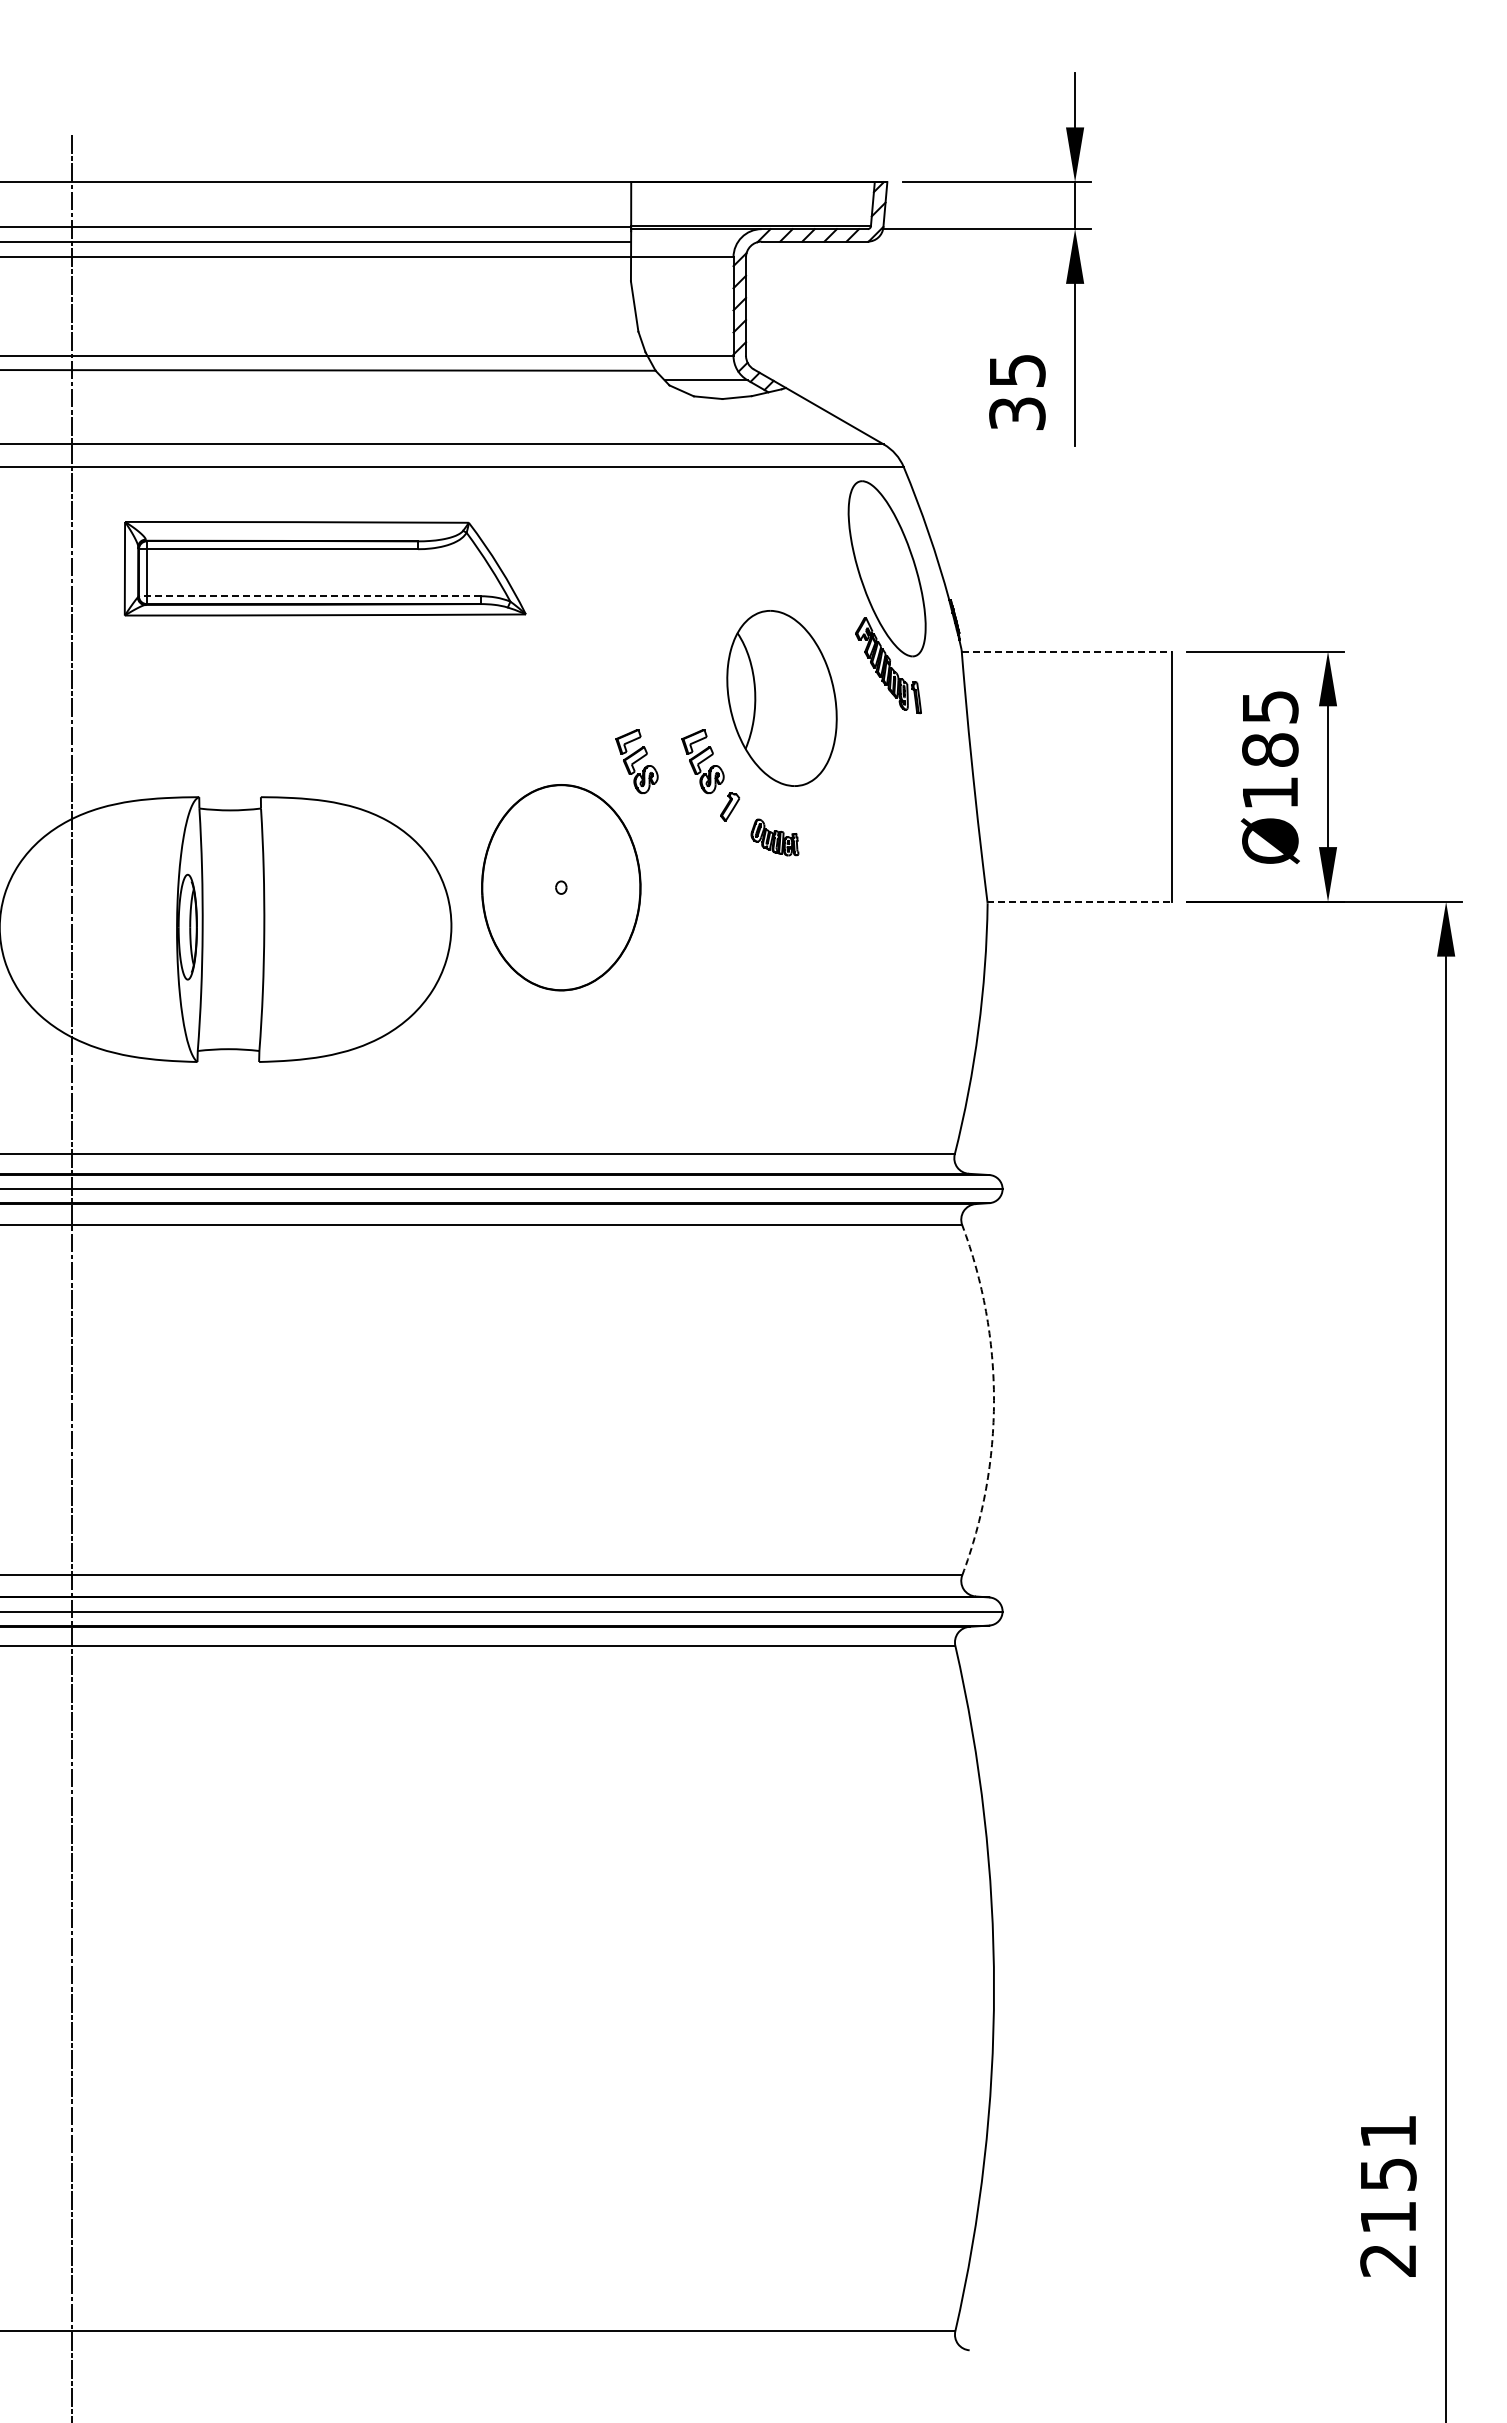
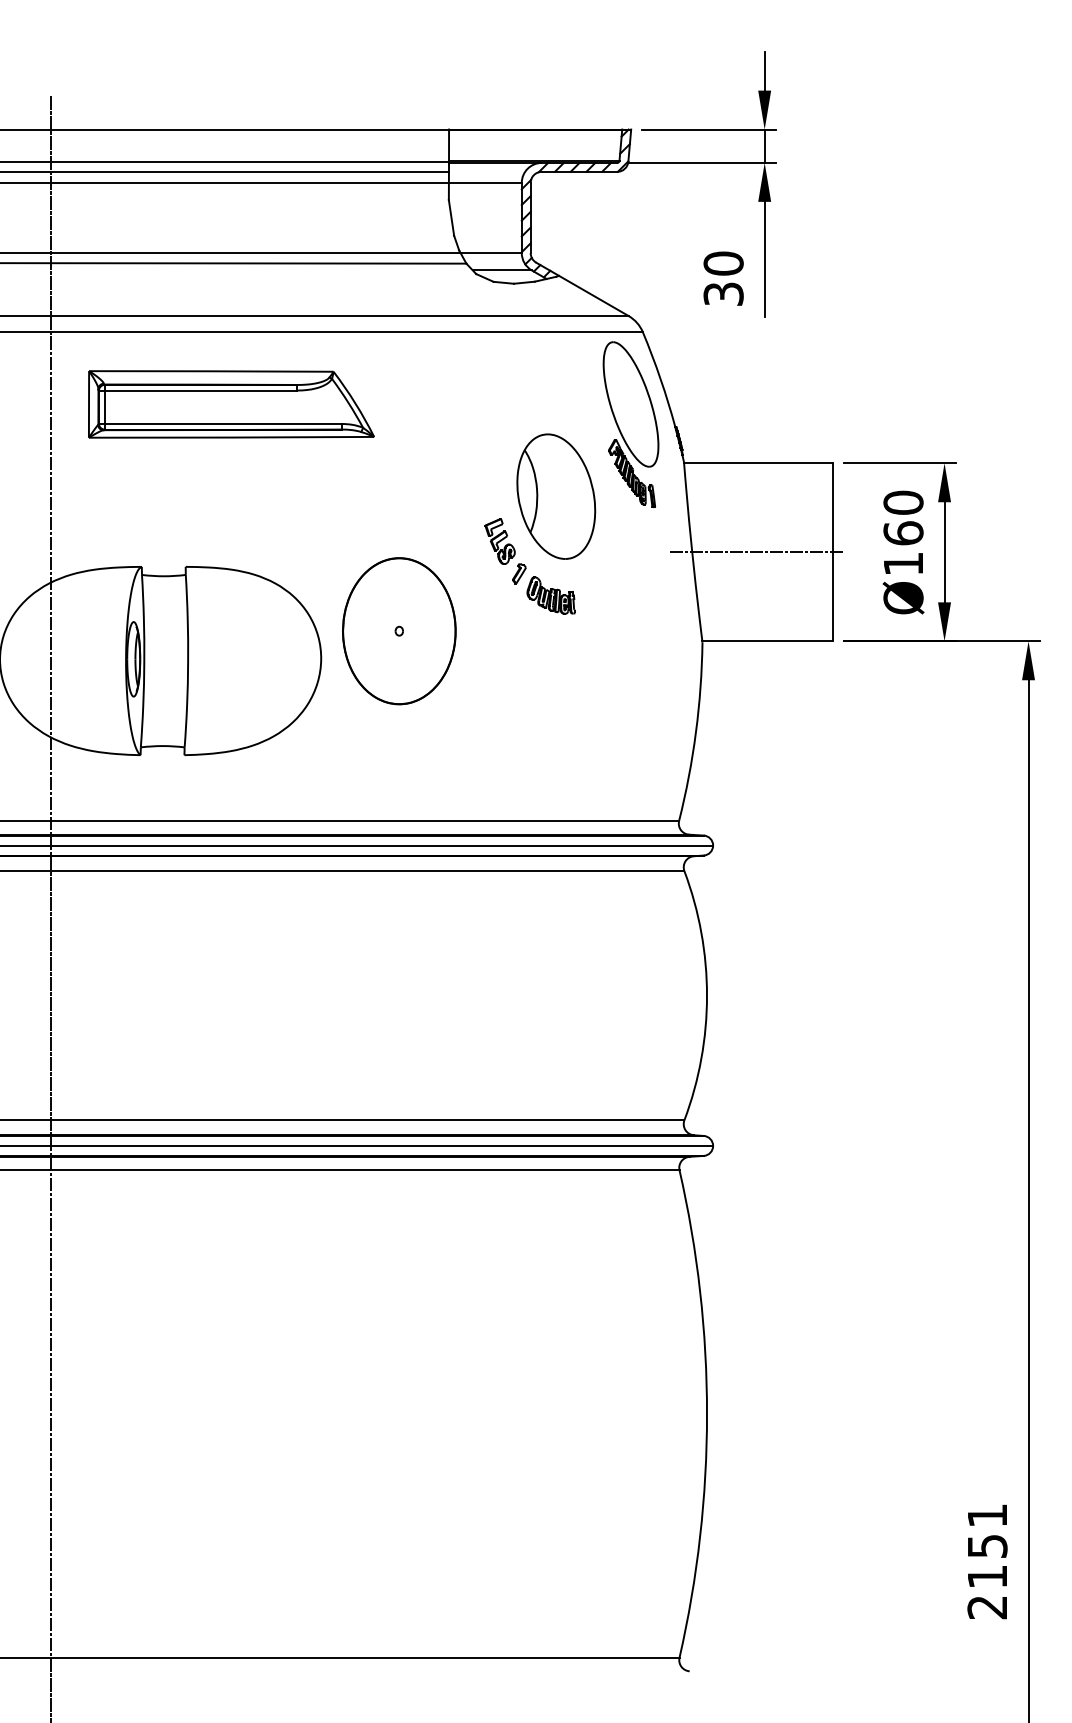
text: (1017, 370) -> (723, 263), 35 -> 30
line: (309, 596) -> (220, 424), dashed -> solid
line: (1066, 651) -> (758, 463), dashed -> solid
text: (1270, 728) -> (903, 518), Ø185 -> Ø160
part: (636, 761) -> (452, 541), removed
line: (1062, 776) -> (755, 552), added
part: (774, 837) -> (550, 595), size x1.43
line: (1080, 901) -> (768, 641), dashed -> solid
arc: (994, 1400) -> (707, 995), dashed -> solid

